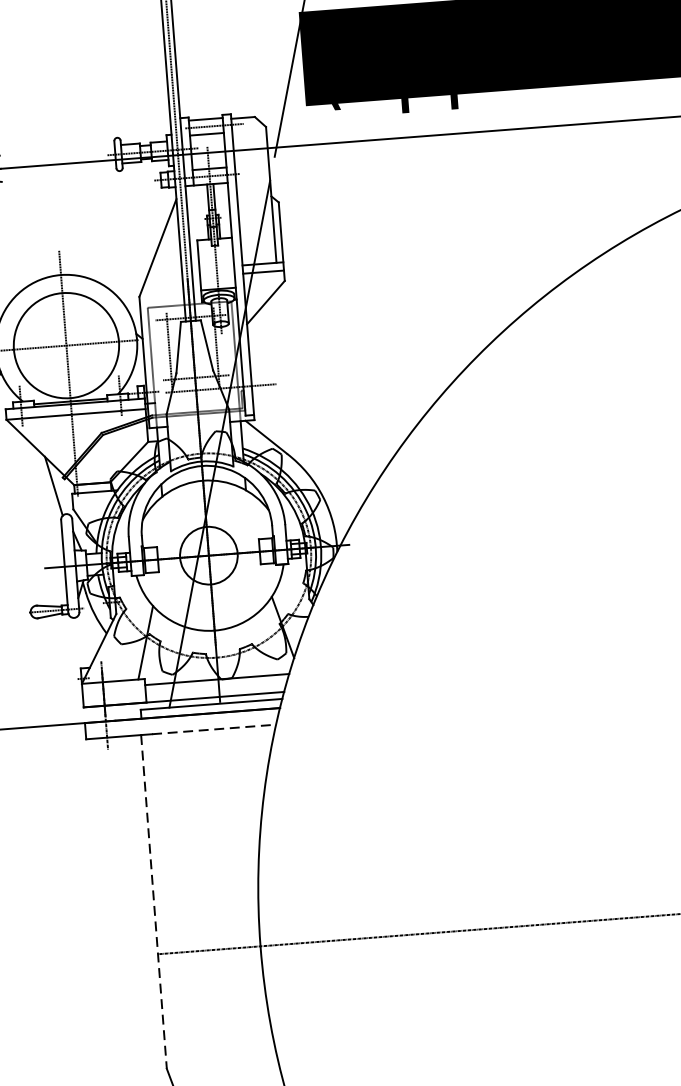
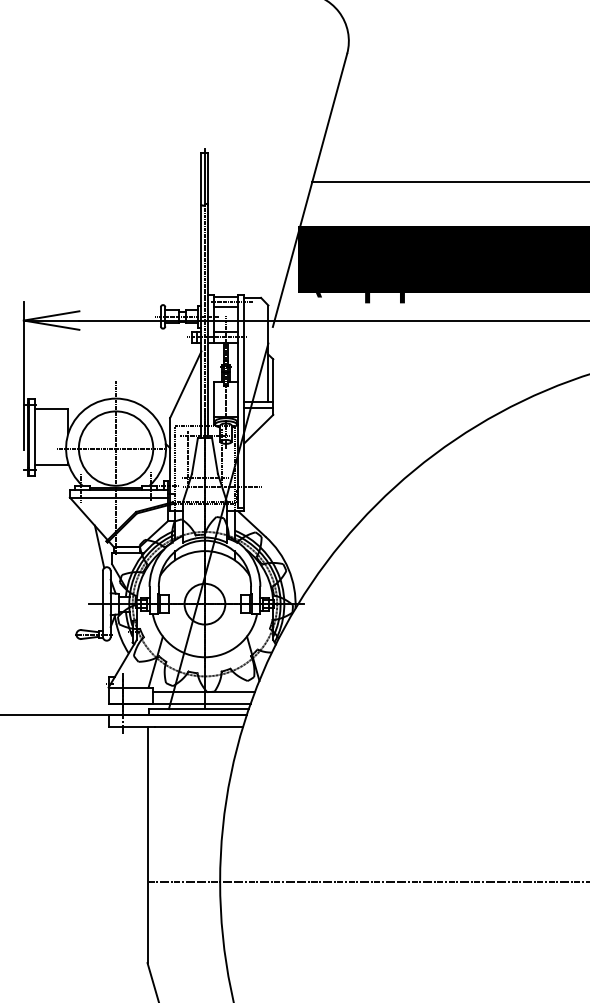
line: (214, 729) -> (199, 726), dashed -> solid
line: (153, 902) -> (147, 845), dashed -> solid

